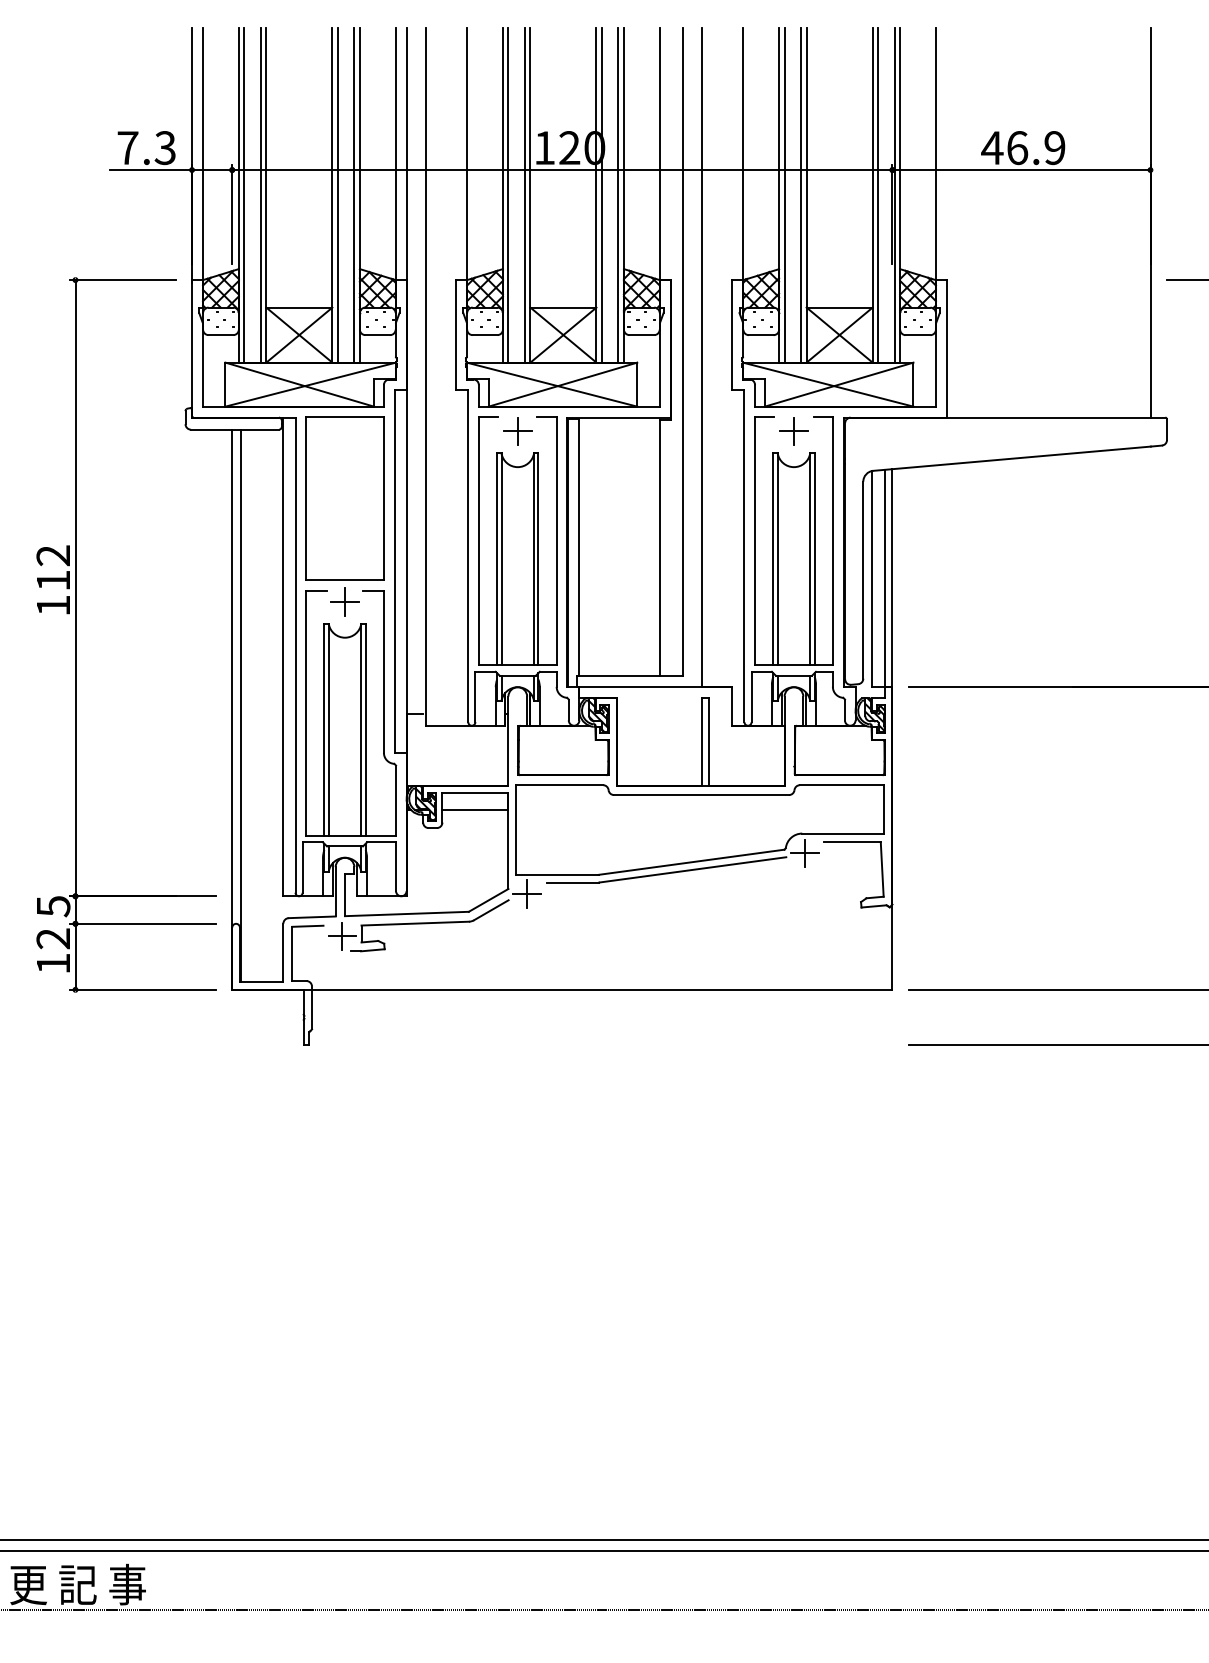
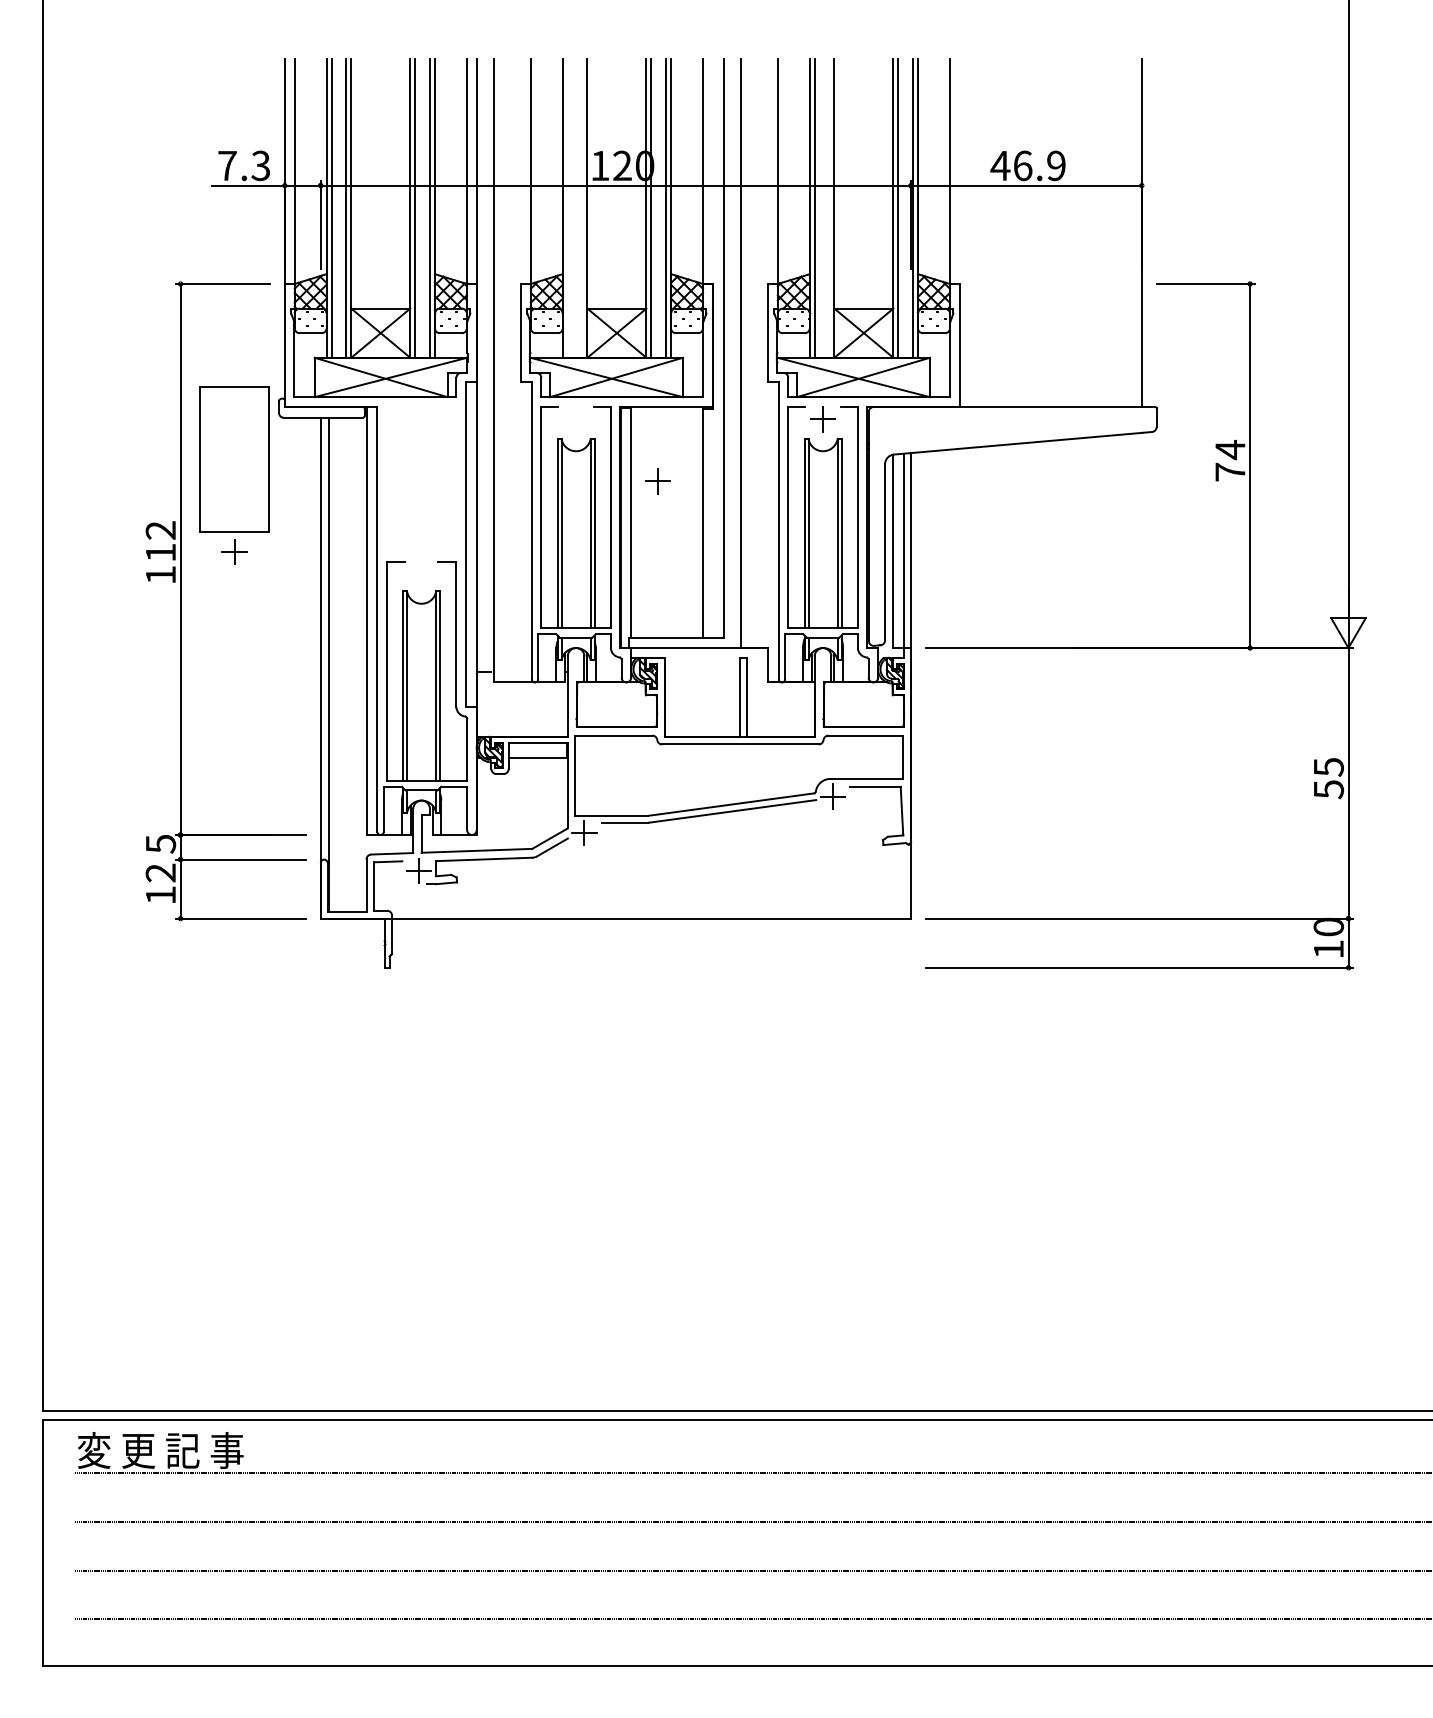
line: (508, 194) -> (567, 207), removed
line: (524, 194) -> (582, 207), removed
line: (801, 194) -> (829, 207), removed
part: (517, 431) -> (657, 481), moved
part: (344, 516) -> (234, 475), moved

